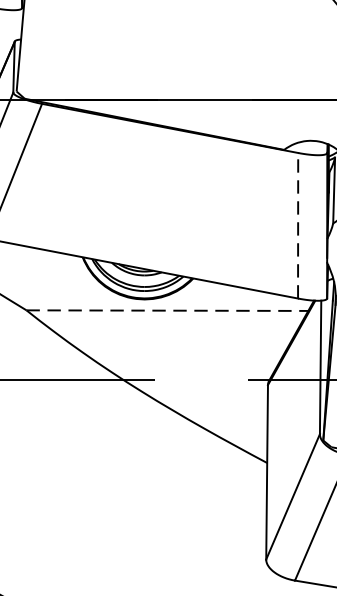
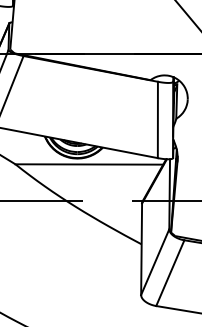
line: (297, 224) -> (157, 119), dashed -> solid
line: (167, 310) -> (89, 164), dashed -> solid

